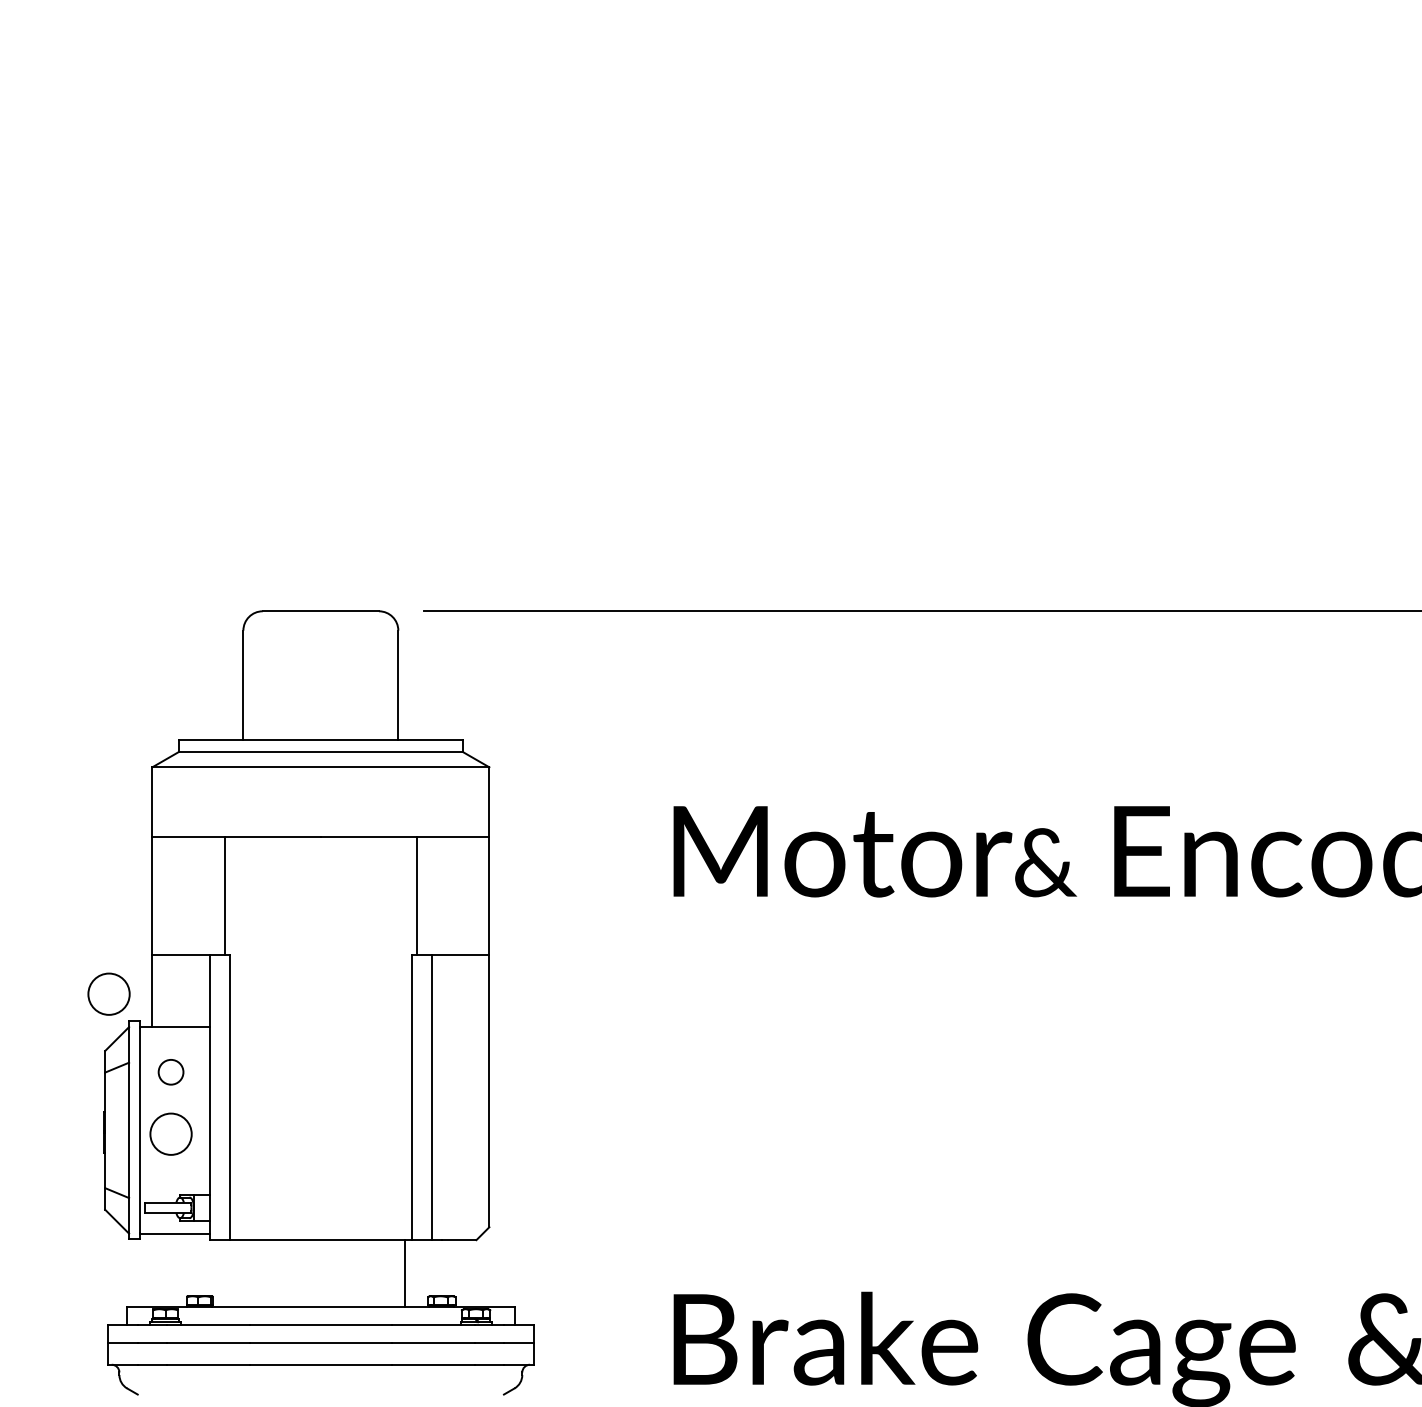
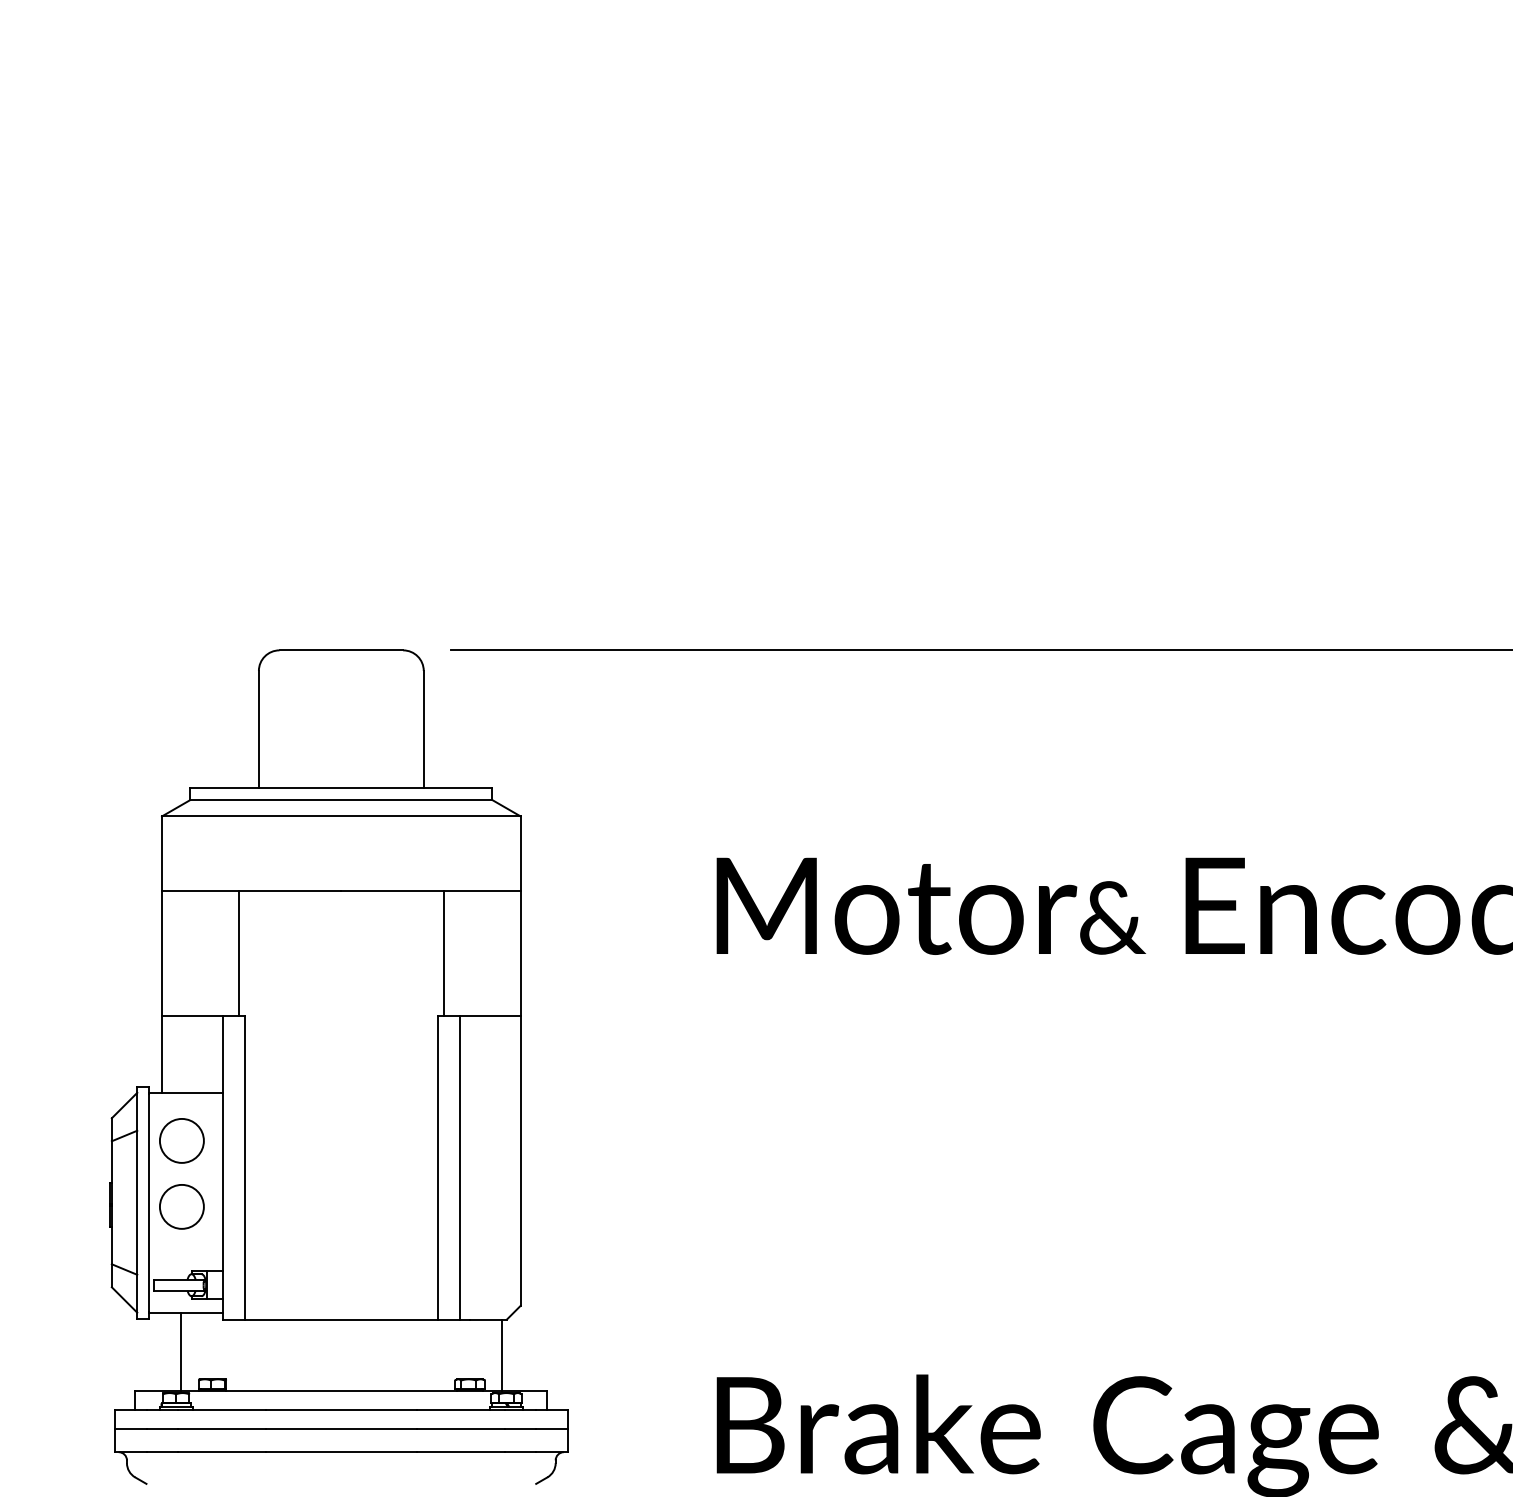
circle: (108, 993) -> (115, 1057), removed
circle: (170, 1071) -> (181, 1140), size x1.67
line: (169, 1270) -> (180, 1351), added
line: (405, 1273) -> (502, 1355), moved

